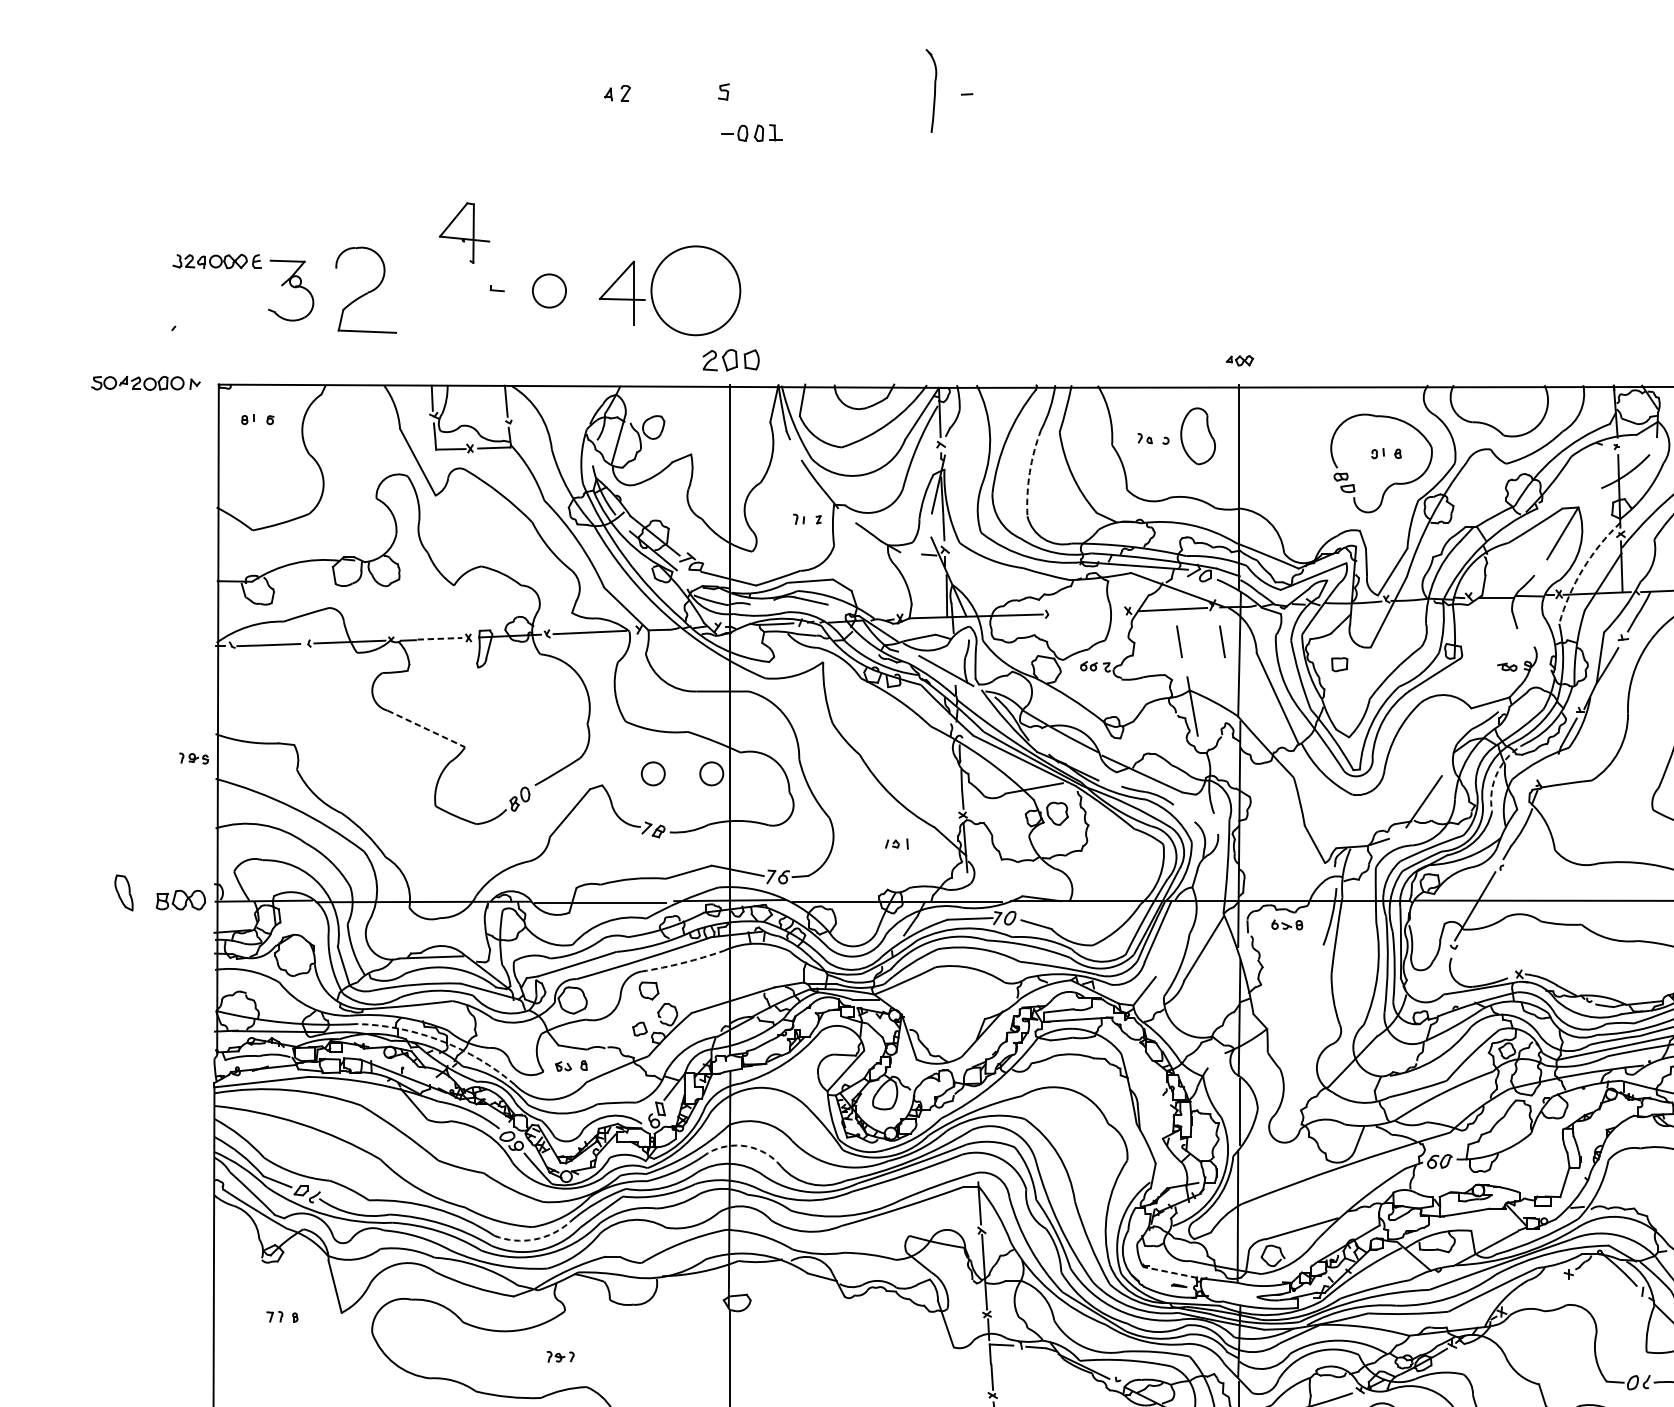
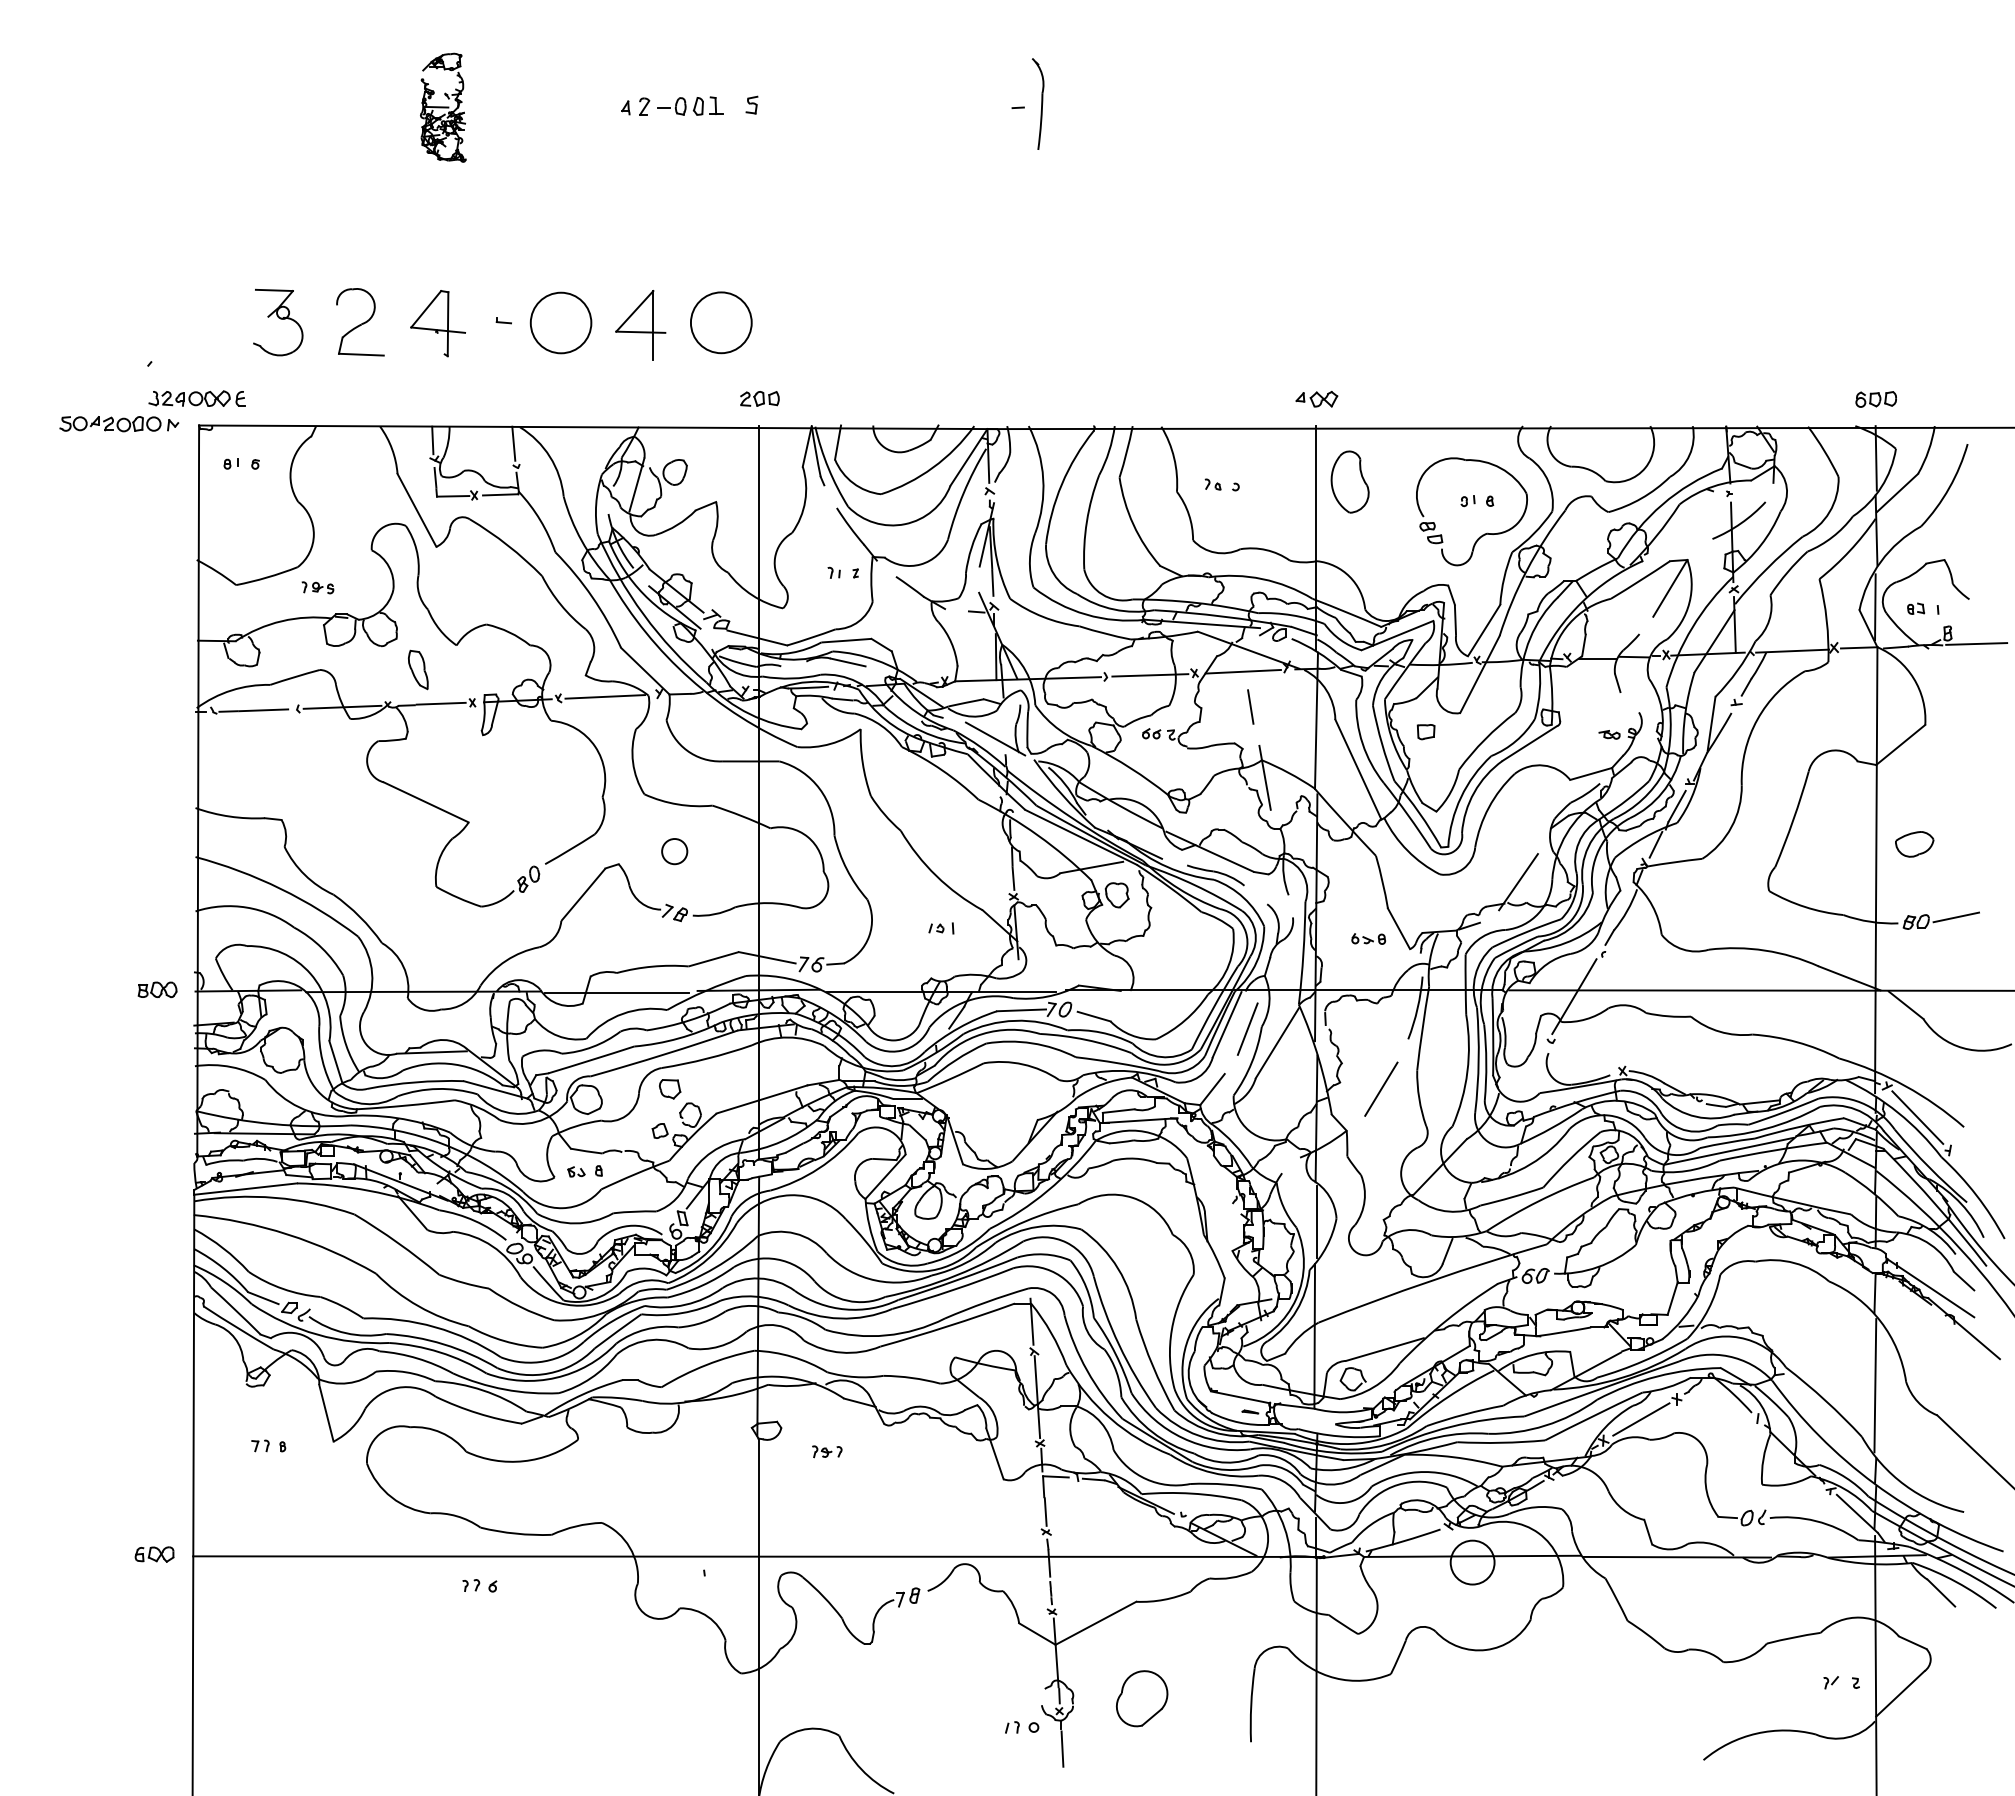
part: (930, 90) -> (1037, 103), moved
part: (442, 94) -> (443, 107), added
part: (751, 132) -> (690, 105), moved
part: (464, 232) -> (437, 323), moved
part: (216, 261) -> (196, 398), moved
part: (366, 290) -> (360, 322), size x0.71
circle: (548, 290) -> (560, 322), size x1.67
circle: (695, 290) -> (720, 322), size x0.62
part: (730, 359) -> (759, 398), size x0.62
part: (1239, 360) -> (1316, 399), size x1.43
part: (1197, 435) -> (1349, 481), moved
arc: (1029, 472) -> (1086, 521), dashed -> solid
arc: (1583, 569) -> (1692, 627), dashed -> solid
line: (1087, 613) -> (1150, 675), added
line: (440, 638) -> (441, 703), dashed -> solid
line: (1222, 641) -> (1297, 706), removed
line: (426, 729) -> (426, 802), dashed -> solid
part: (193, 758) -> (317, 587), moved
line: (1549, 767) -> (1655, 844), added
arc: (1498, 771) -> (1599, 849), dashed -> solid
circle: (711, 773) -> (738, 851), removed
part: (124, 892) -> (418, 669), moved
part: (180, 899) -> (157, 989), size x0.71
part: (1287, 924) -> (1368, 938), moved
line: (1176, 935) -> (1247, 1028), added
arc: (683, 962) -> (707, 1058), dashed -> solid
line: (1298, 990) -> (1381, 1088), added
arc: (441, 1040) -> (442, 1143), dashed -> solid
arc: (747, 1146) -> (777, 1259), dashed -> solid
arc: (534, 1239) -> (544, 1361), dashed -> solid
line: (1170, 1272) -> (1240, 1397), dashed -> solid
line: (1536, 1292) -> (1641, 1419), added
part: (560, 1356) -> (827, 1451), moved

